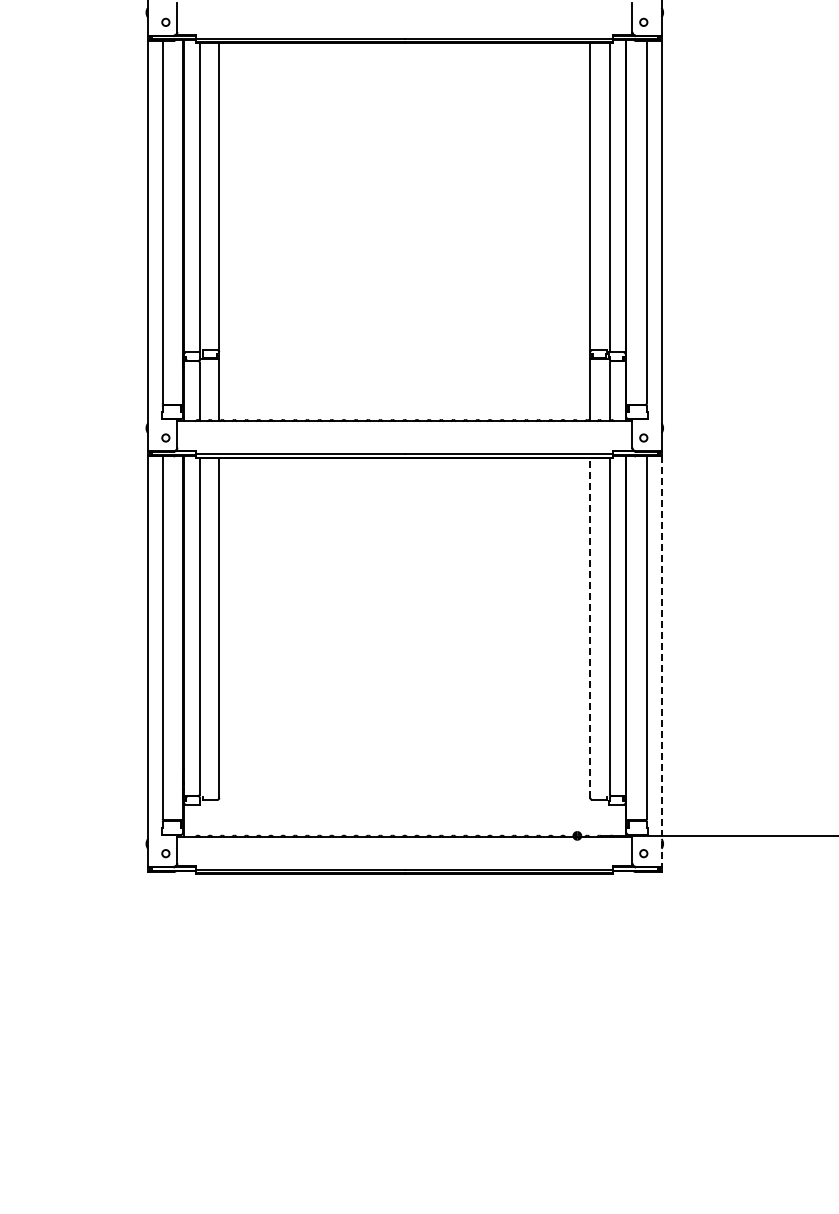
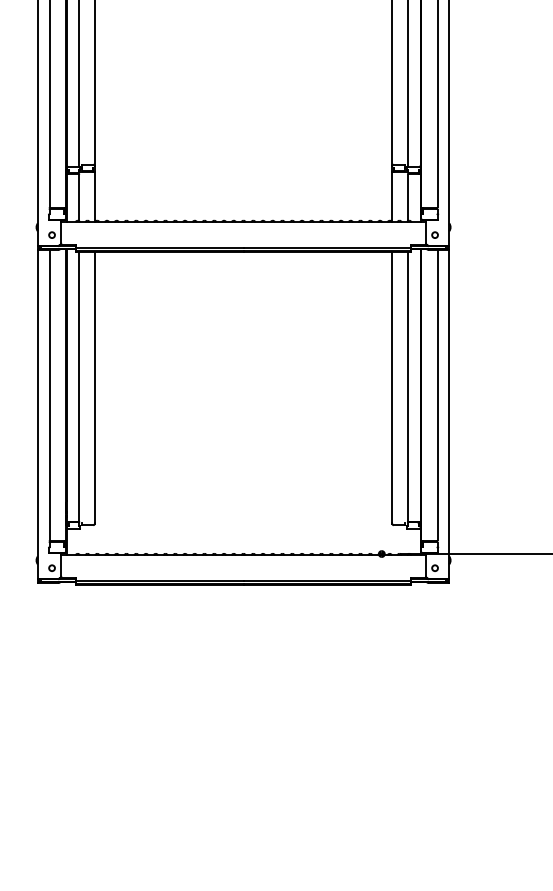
line: (590, 628) -> (392, 387), dashed -> solid
line: (661, 662) -> (449, 415), dashed -> solid

